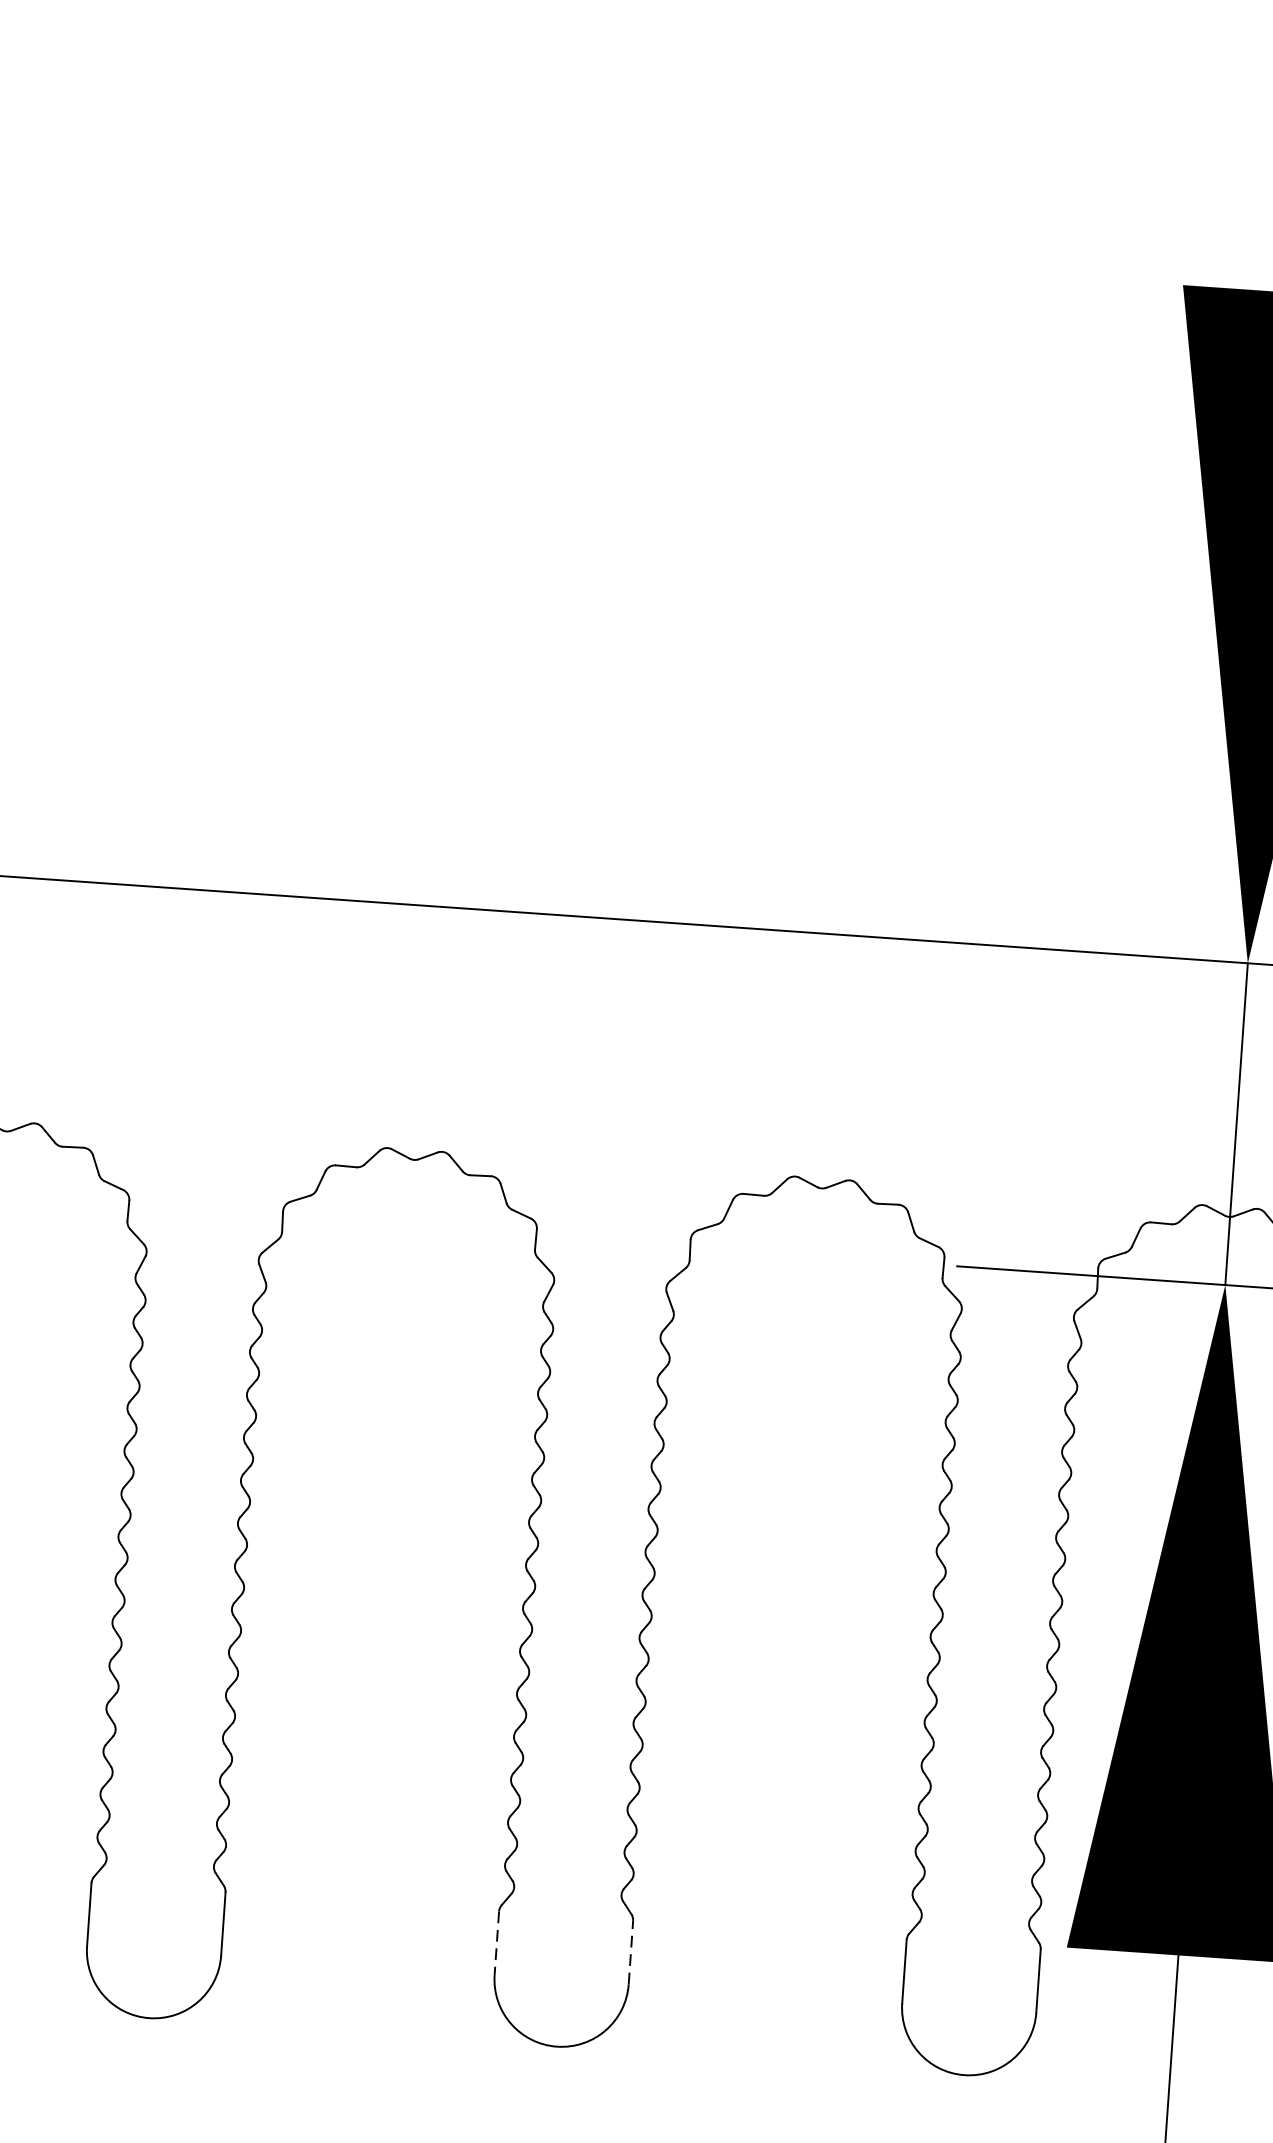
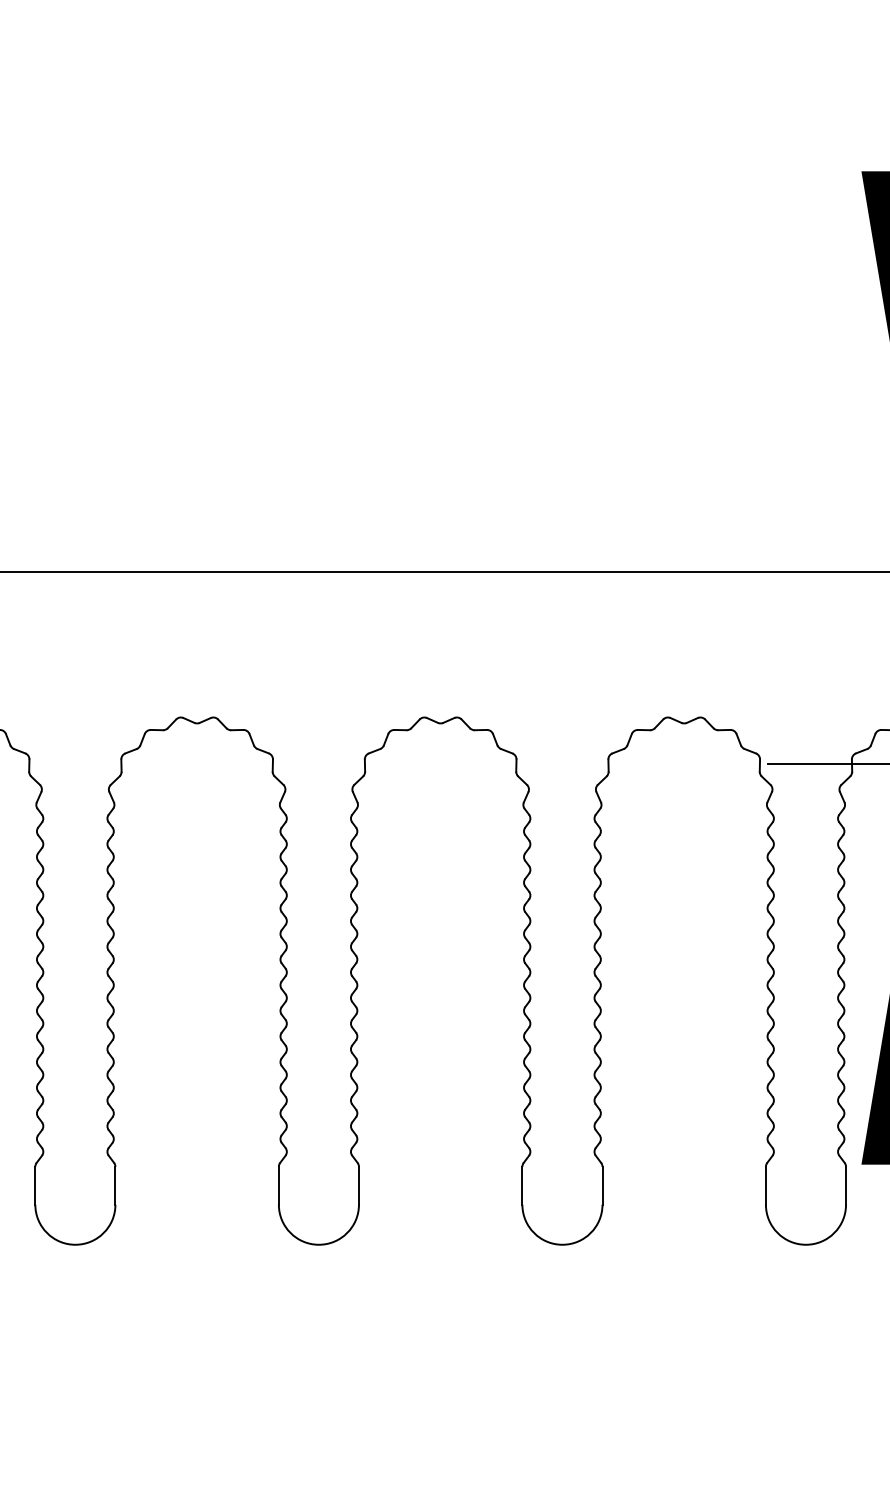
line: (497, 1942) -> (522, 1185), dashed -> solid
line: (630, 1952) -> (602, 1185), dashed -> solid

